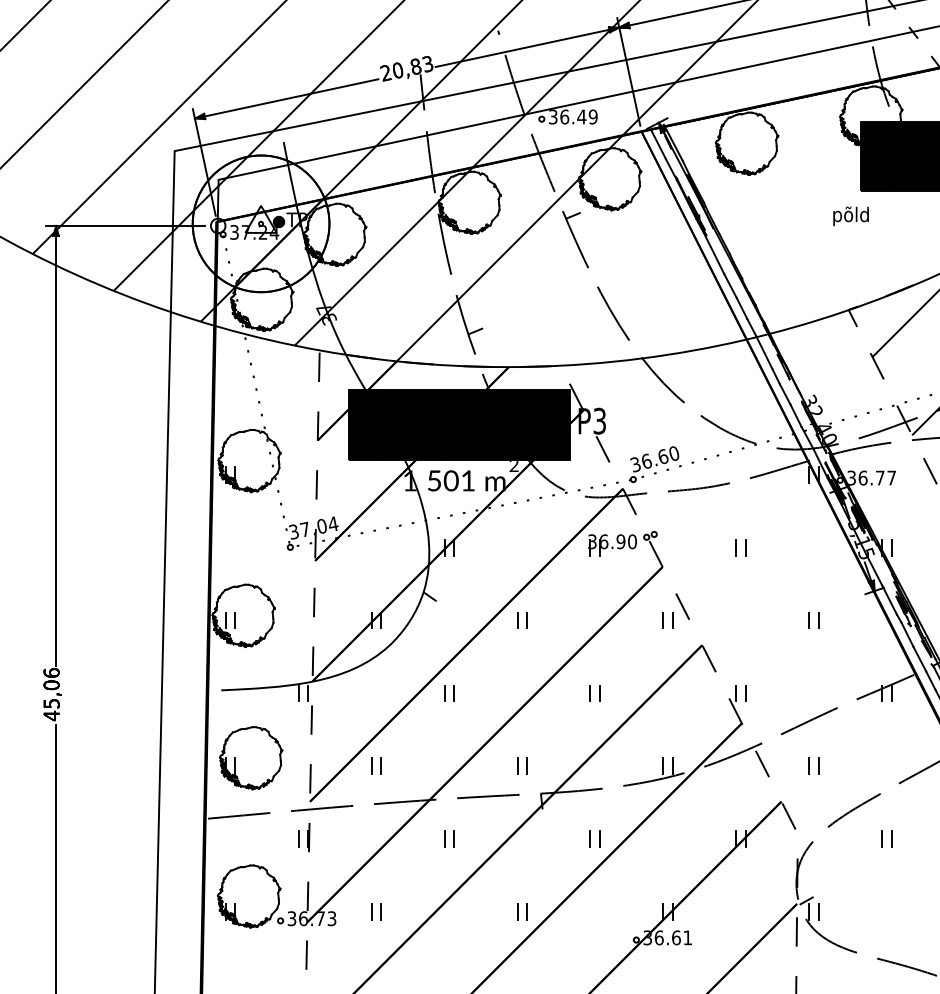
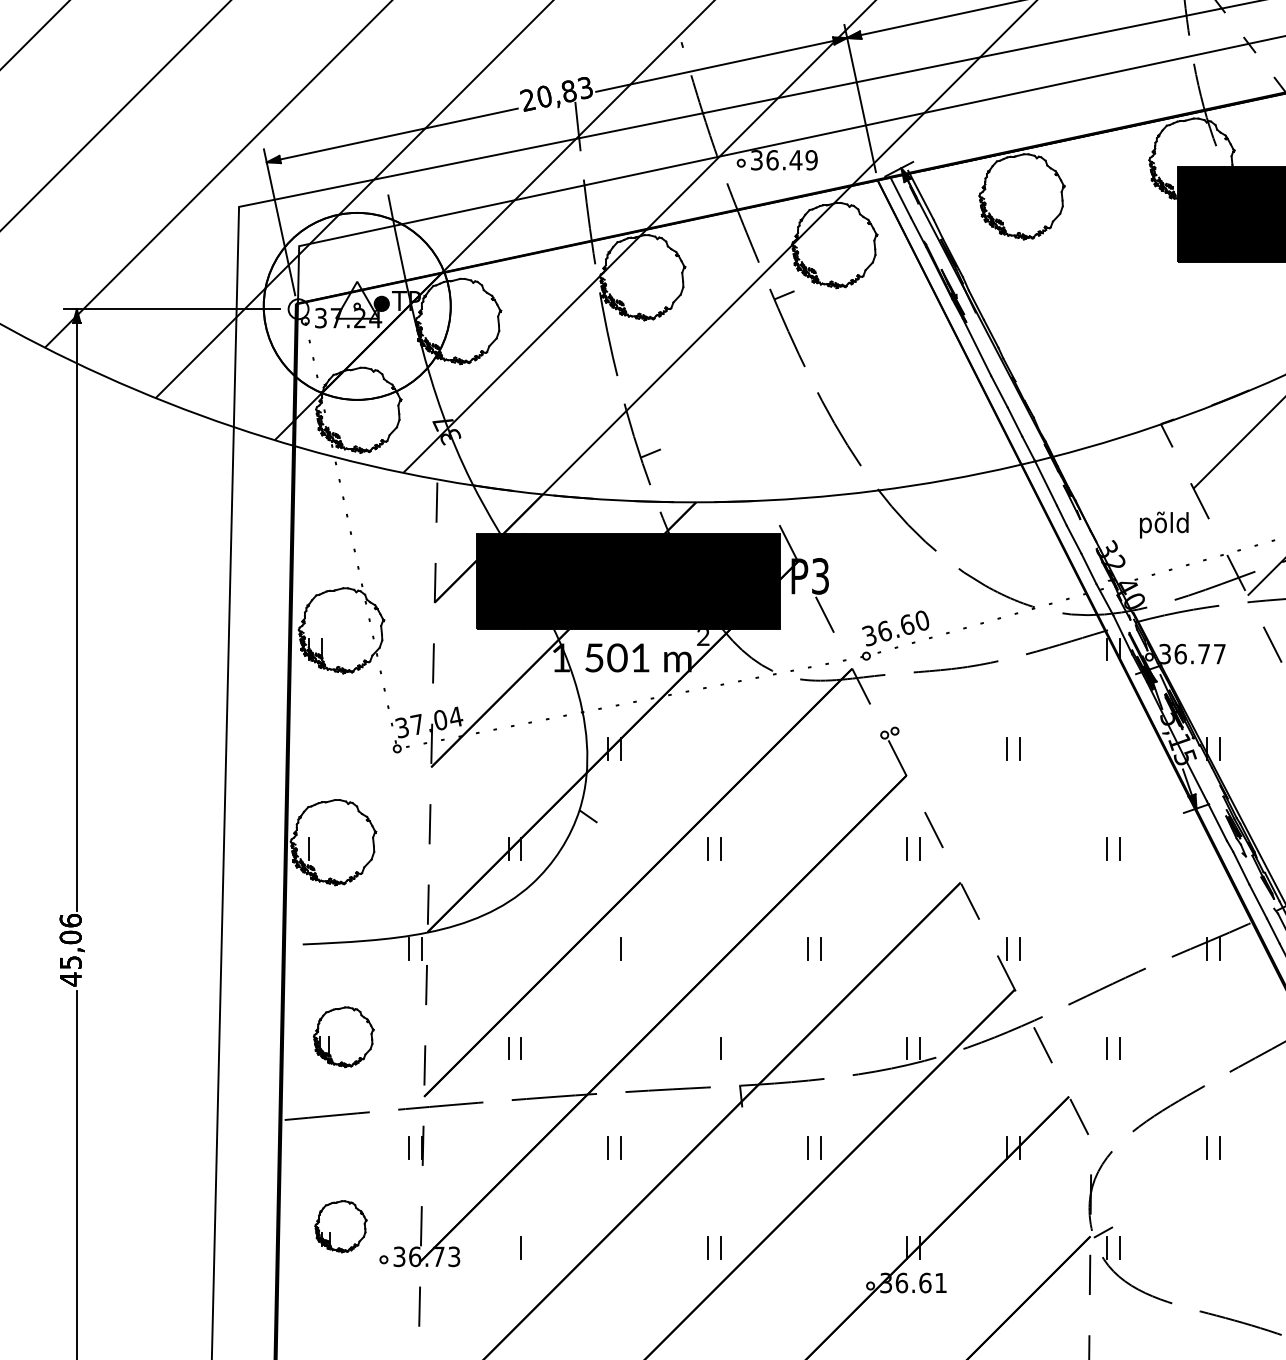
text: (851, 215) -> (1164, 524), moved
part: (612, 544) -> (837, 745), removed
line: (234, 620) -> (321, 848), removed
line: (444, 693) -> (607, 948), removed
part: (251, 757) -> (343, 1036), size x0.7
line: (517, 766) -> (707, 1048), removed
part: (248, 896) -> (340, 1226), size x0.6
line: (371, 911) -> (508, 1247), removed

